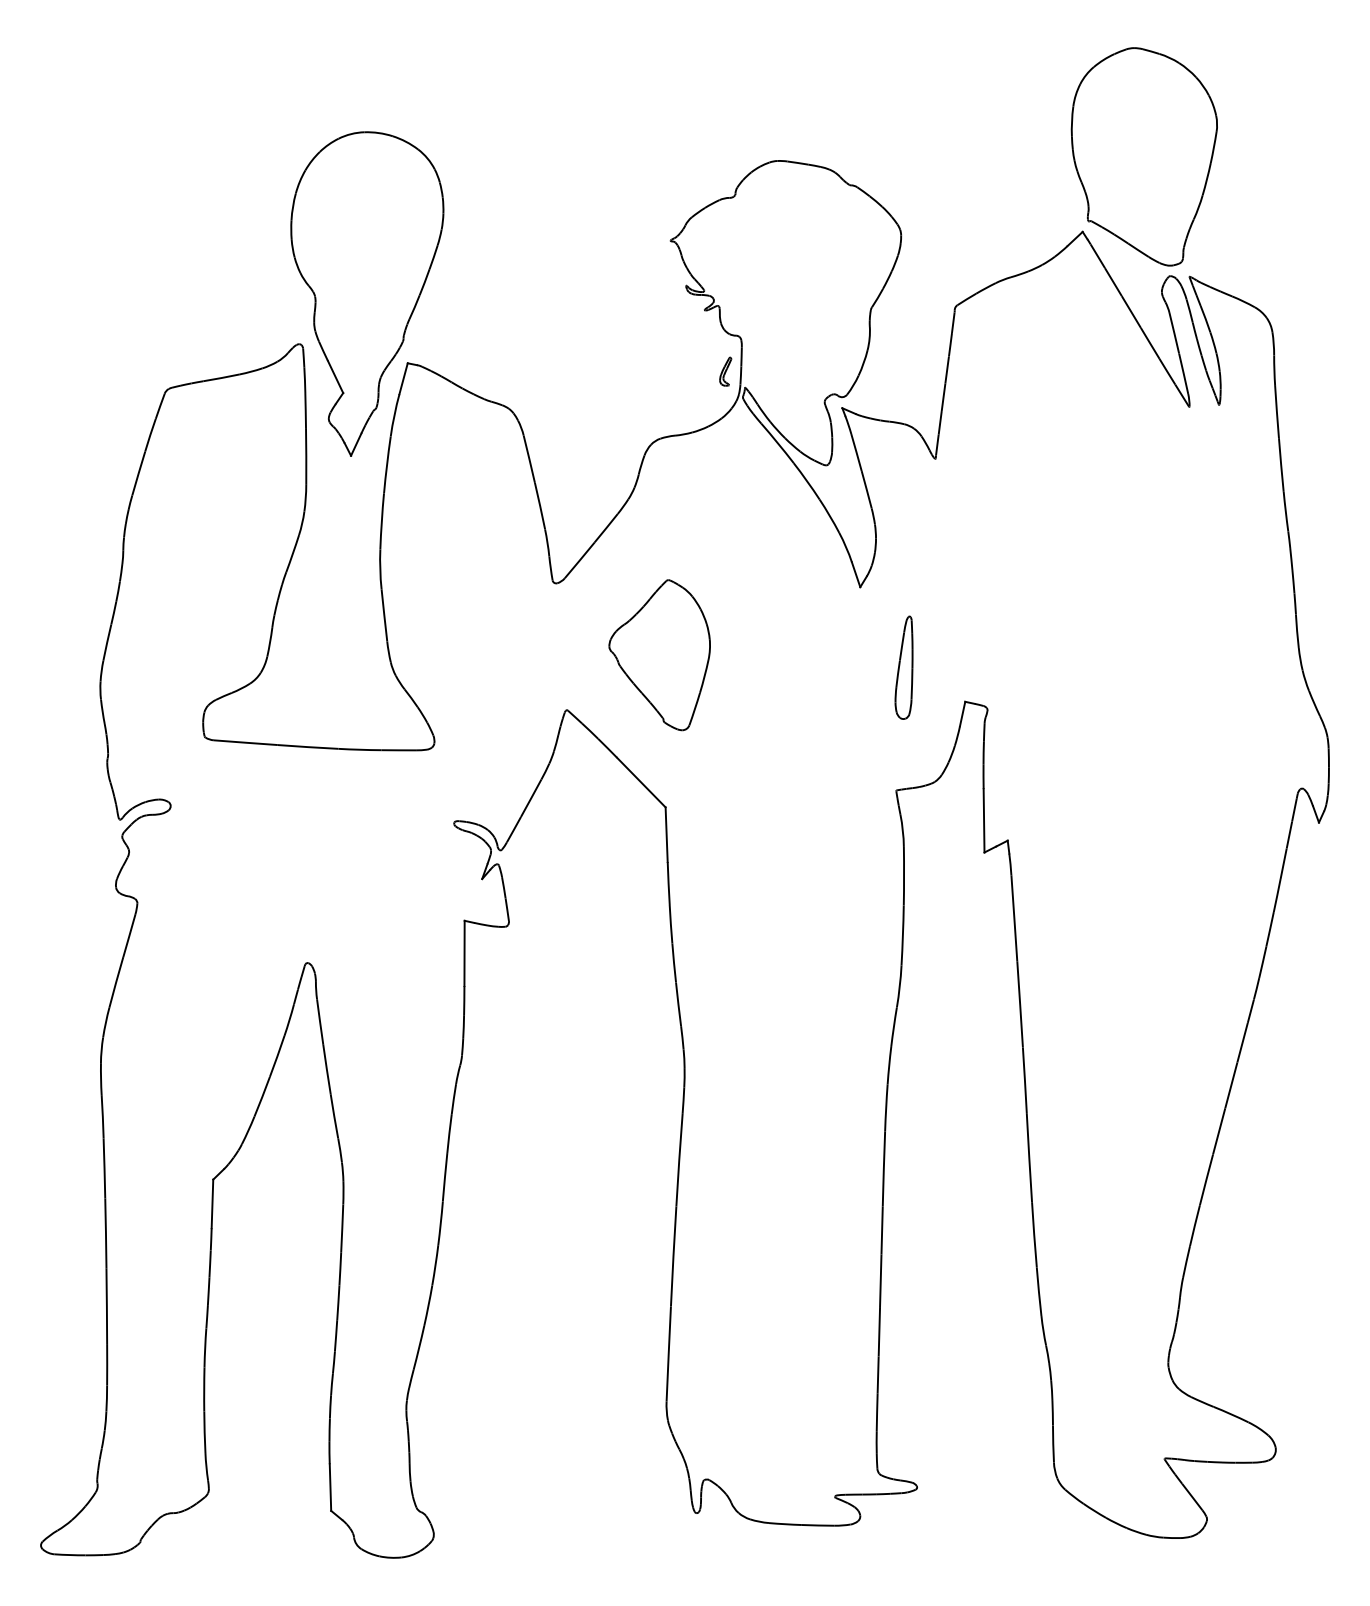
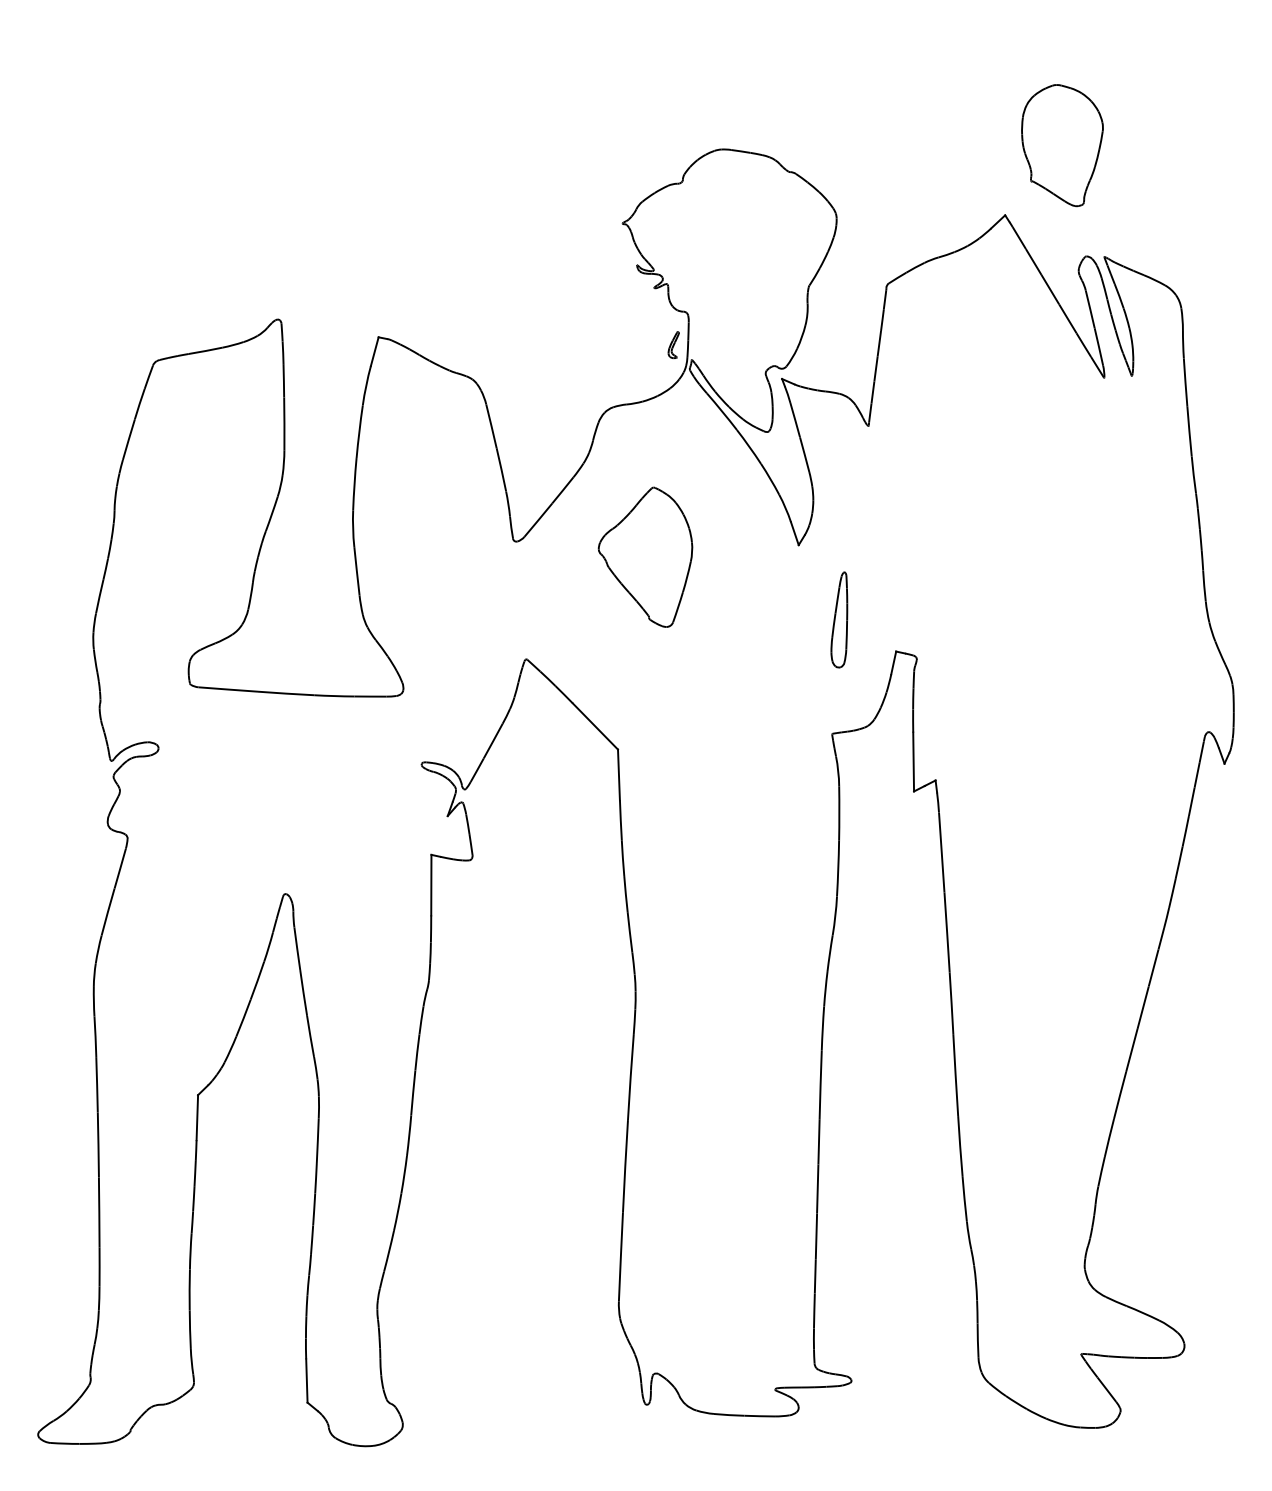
part: (1144, 156) -> (1062, 145), size x0.6
part: (366, 293) -> (340, 272), removed
part: (659, 654) -> (645, 556), moved

